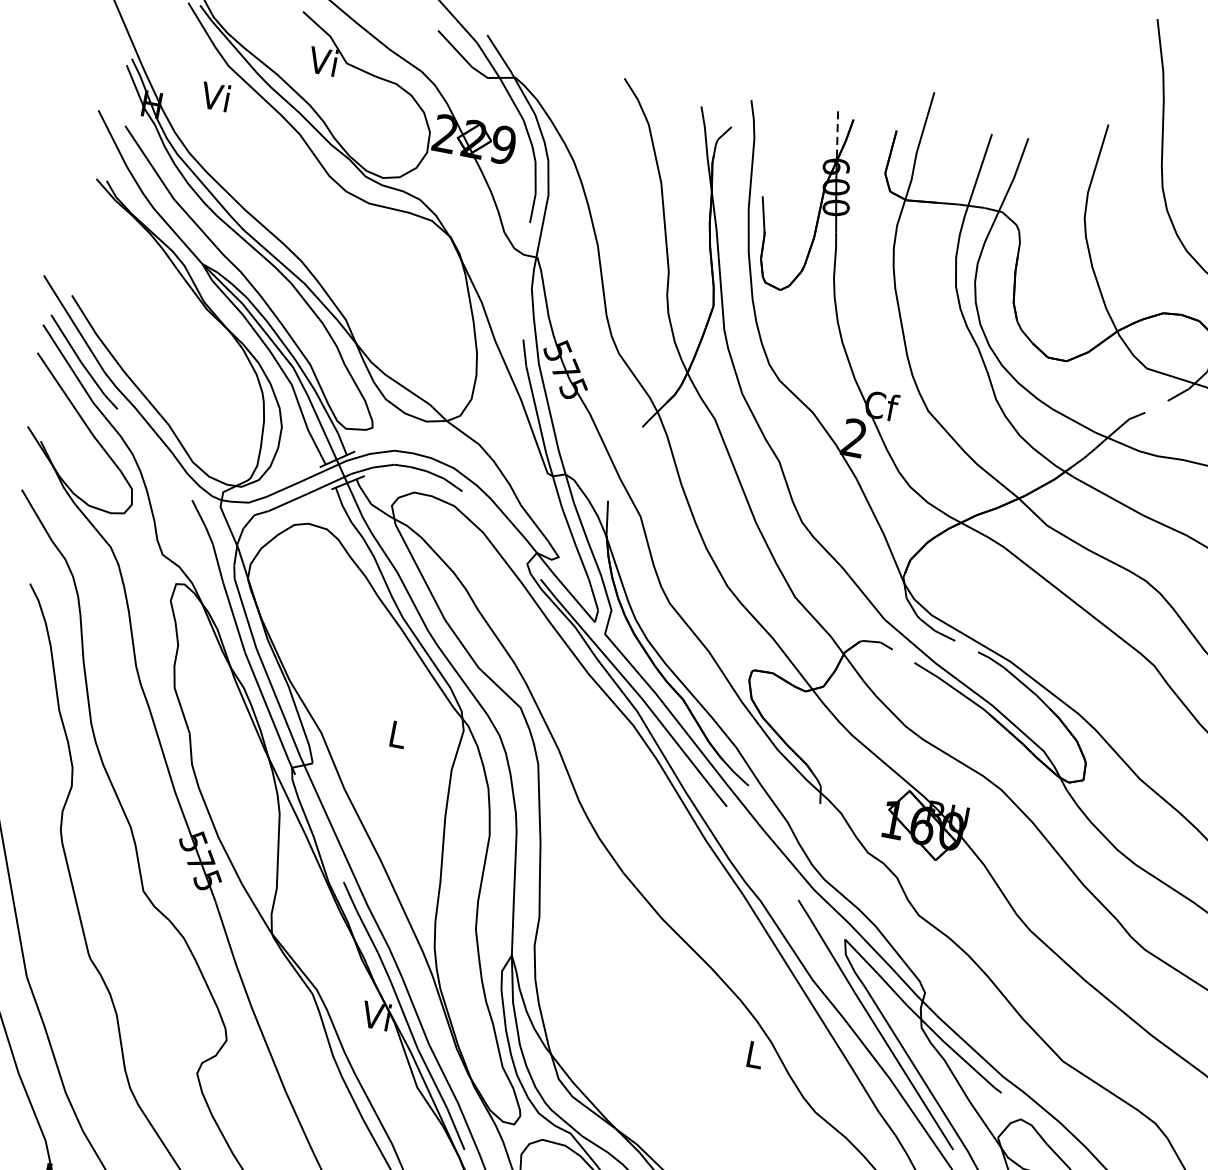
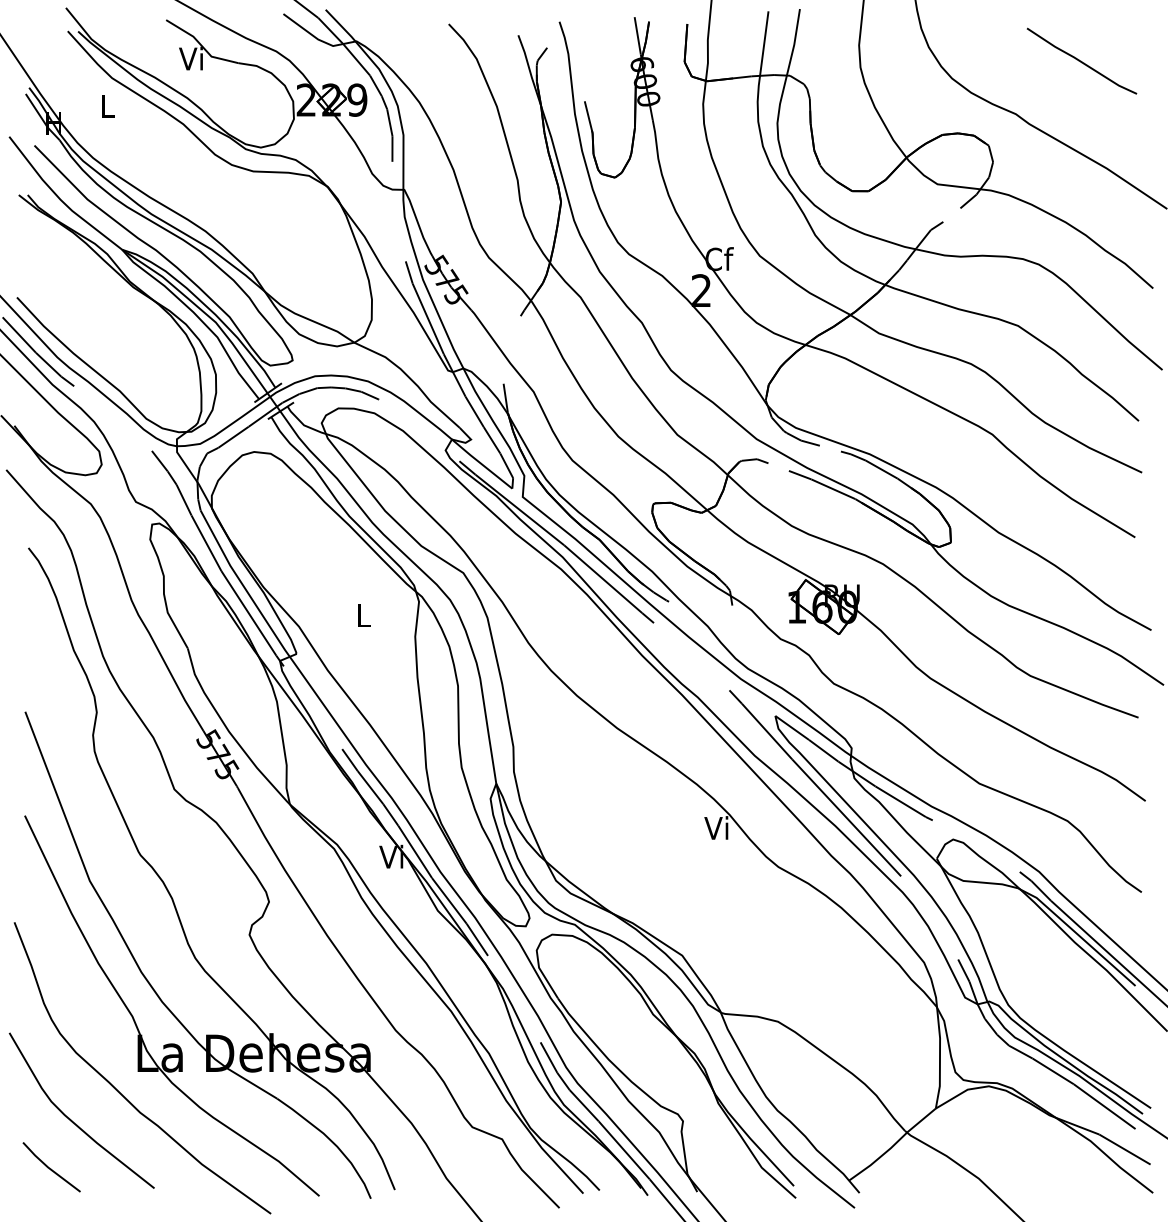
text: (215, 95) -> (105, 105), Vi -> L
line: (837, 132) -> (637, 35), dashed -> solid
text: (753, 1053) -> (716, 827), L -> Vi

